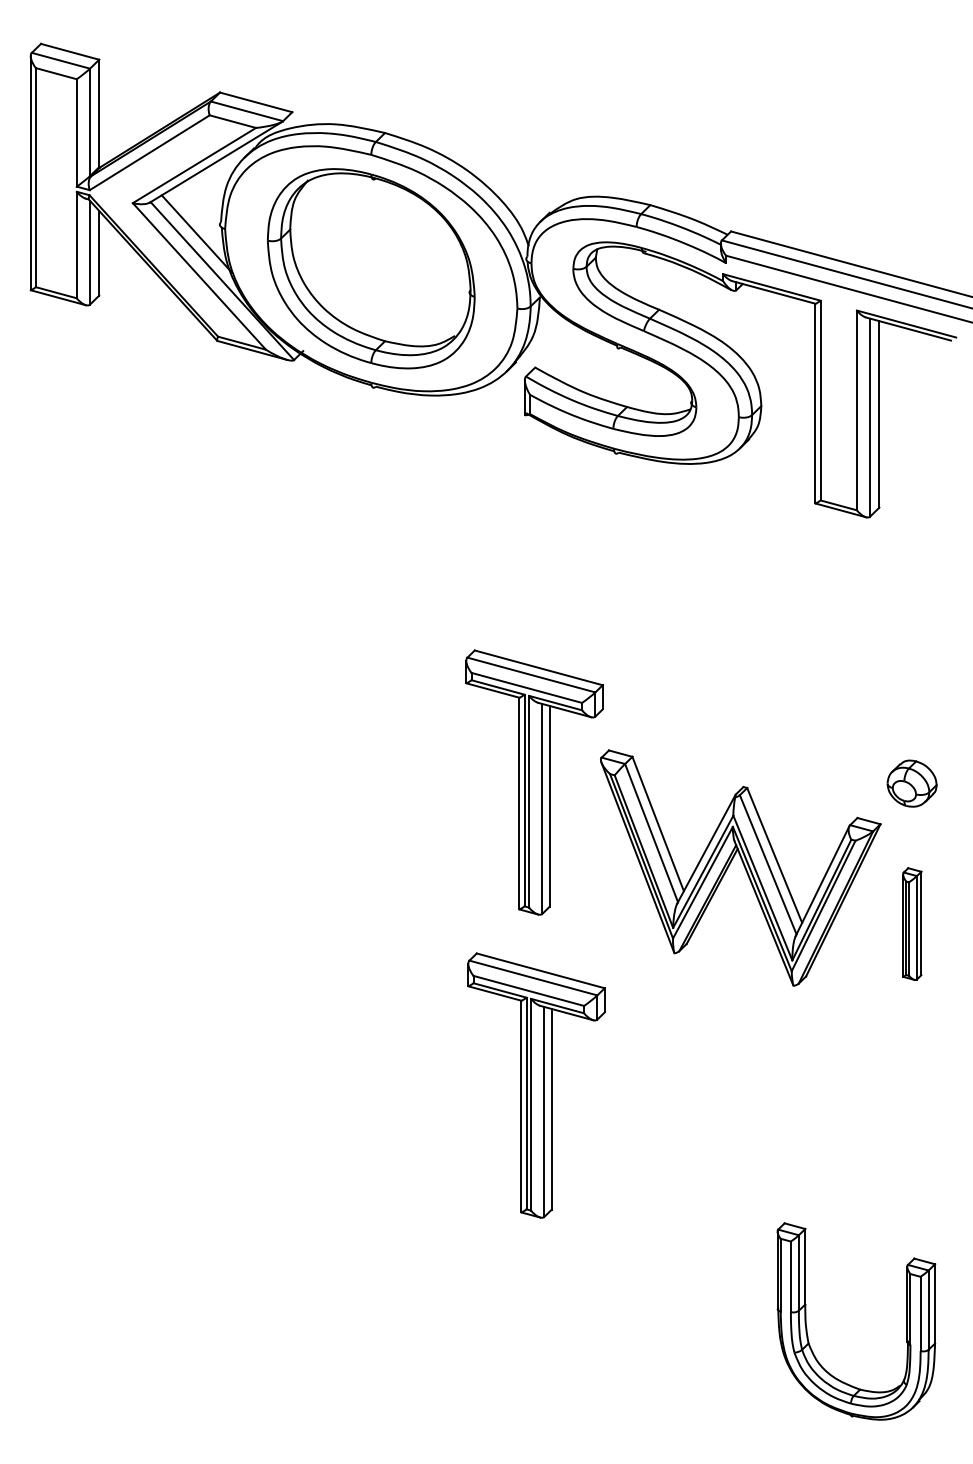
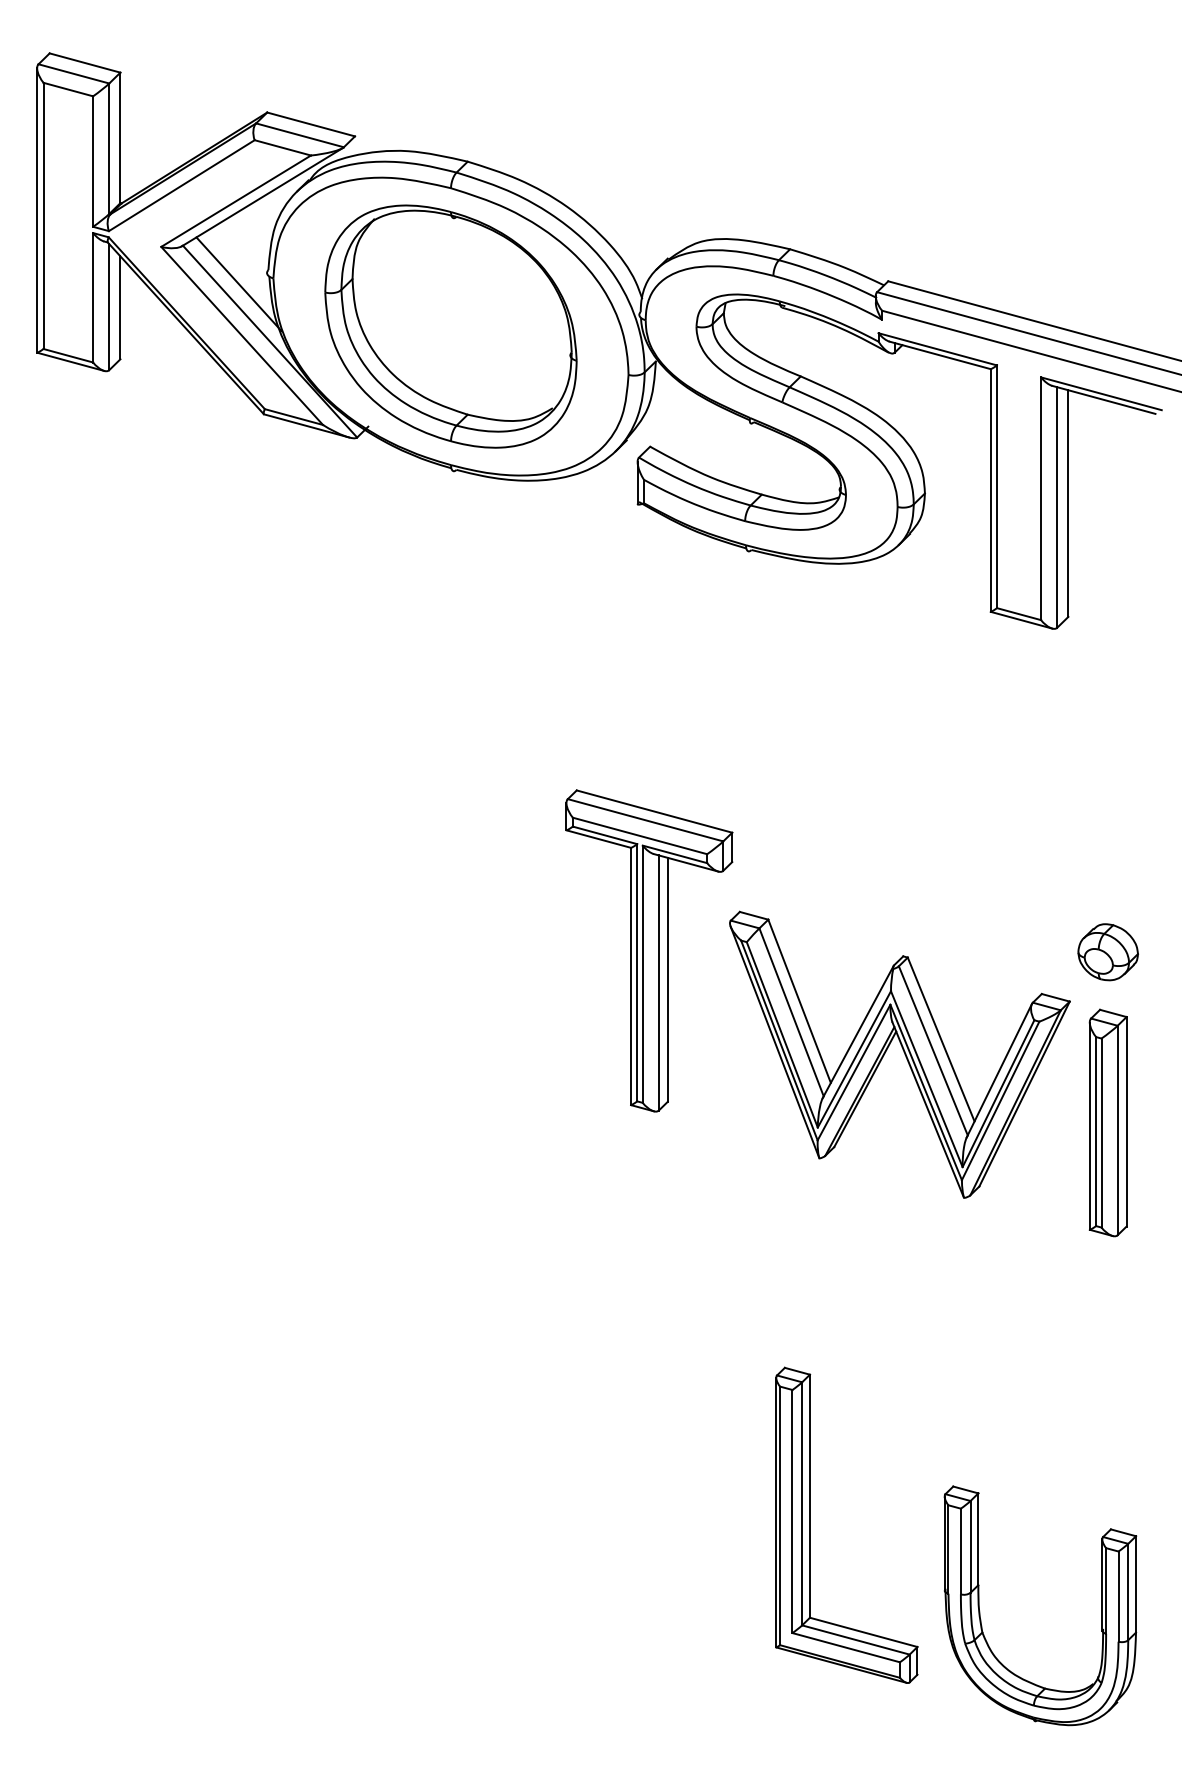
part: (912, 923) -> (1108, 1122), size x1.67
part: (536, 1085) -> (651, 1319), removed
part: (667, 1254) -> (810, 1524), added

